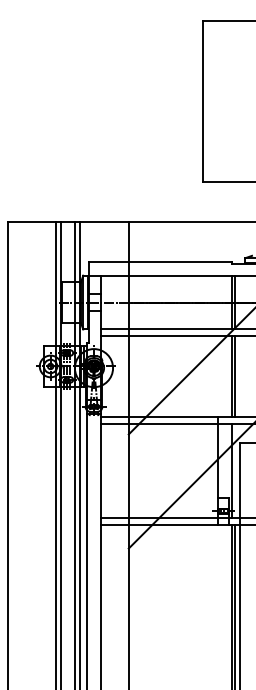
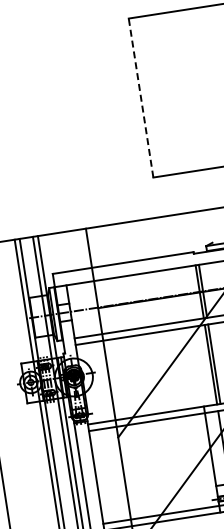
line: (203, 101) -> (141, 98), solid -> dashed

